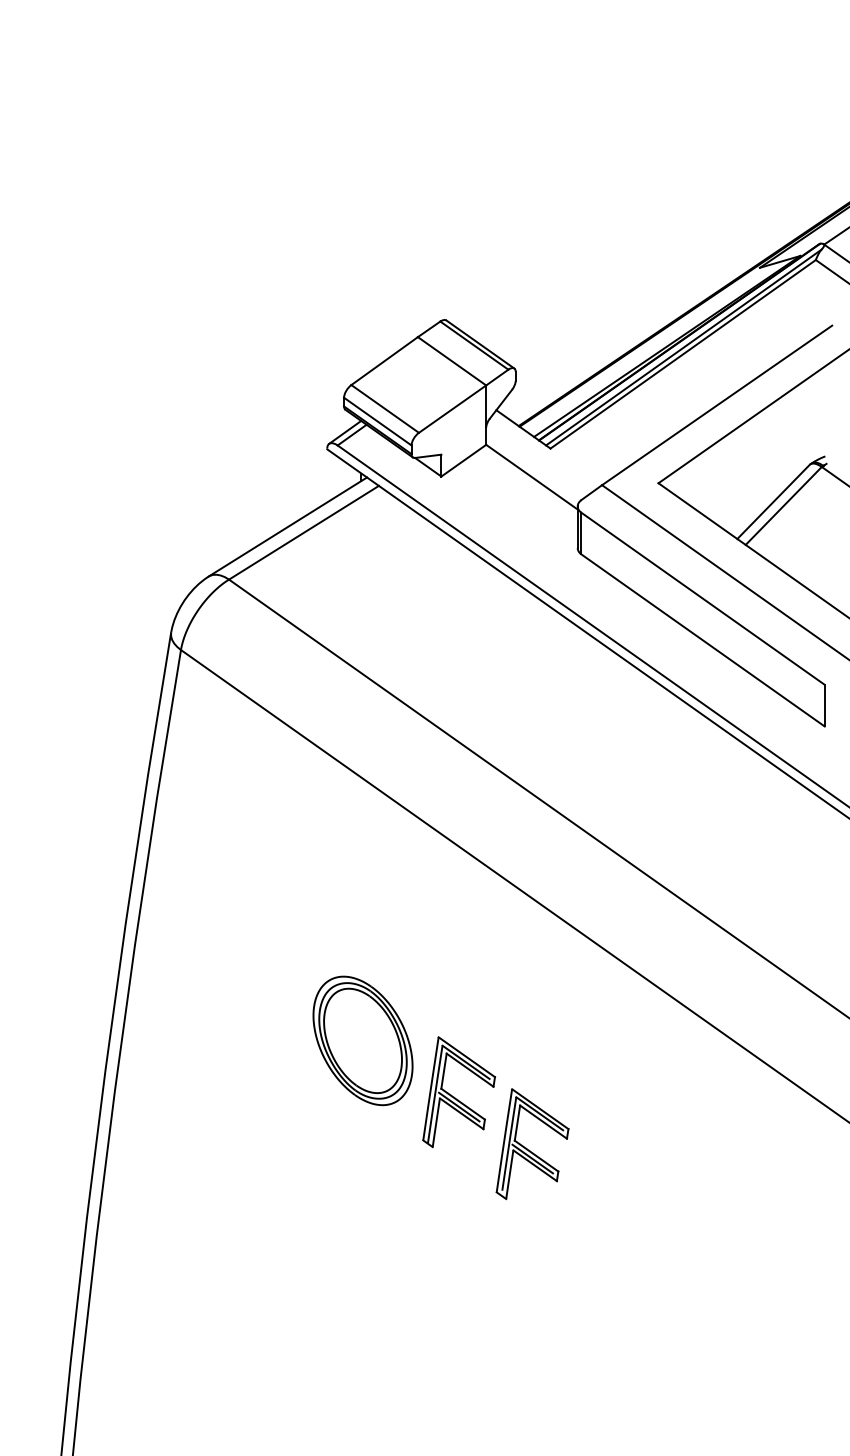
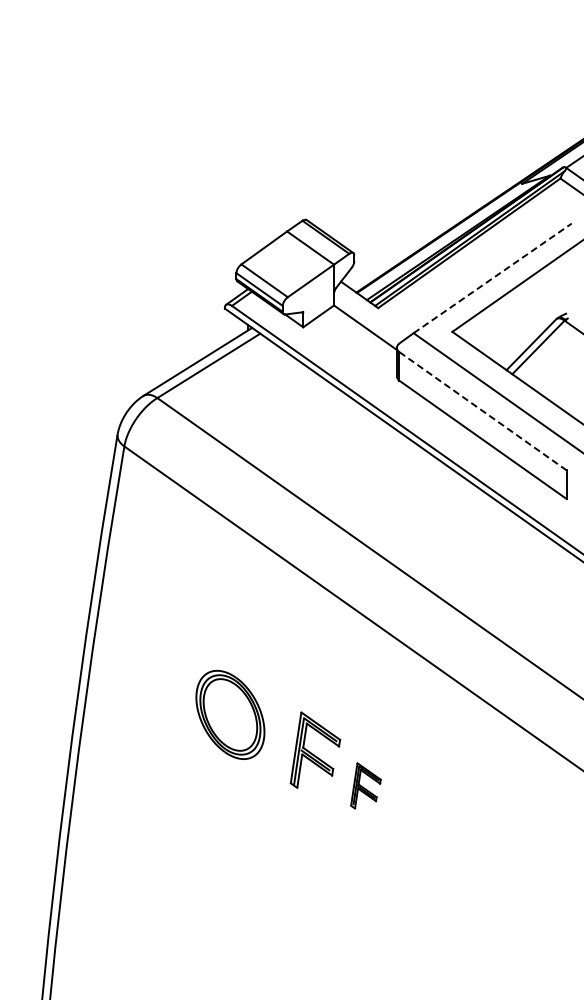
line: (718, 405) -> (493, 278), solid -> dashed
line: (703, 599) -> (483, 411), solid -> dashed
part: (363, 1040) -> (230, 714), moved
part: (531, 1143) -> (365, 785), size x0.6

